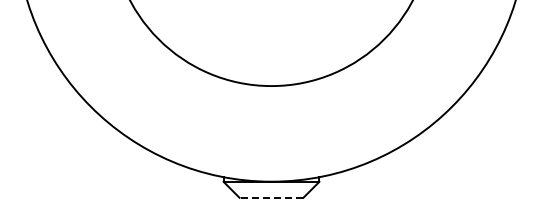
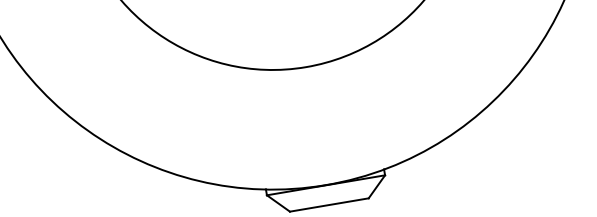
line: (271, 197) -> (329, 204), dashed -> solid

